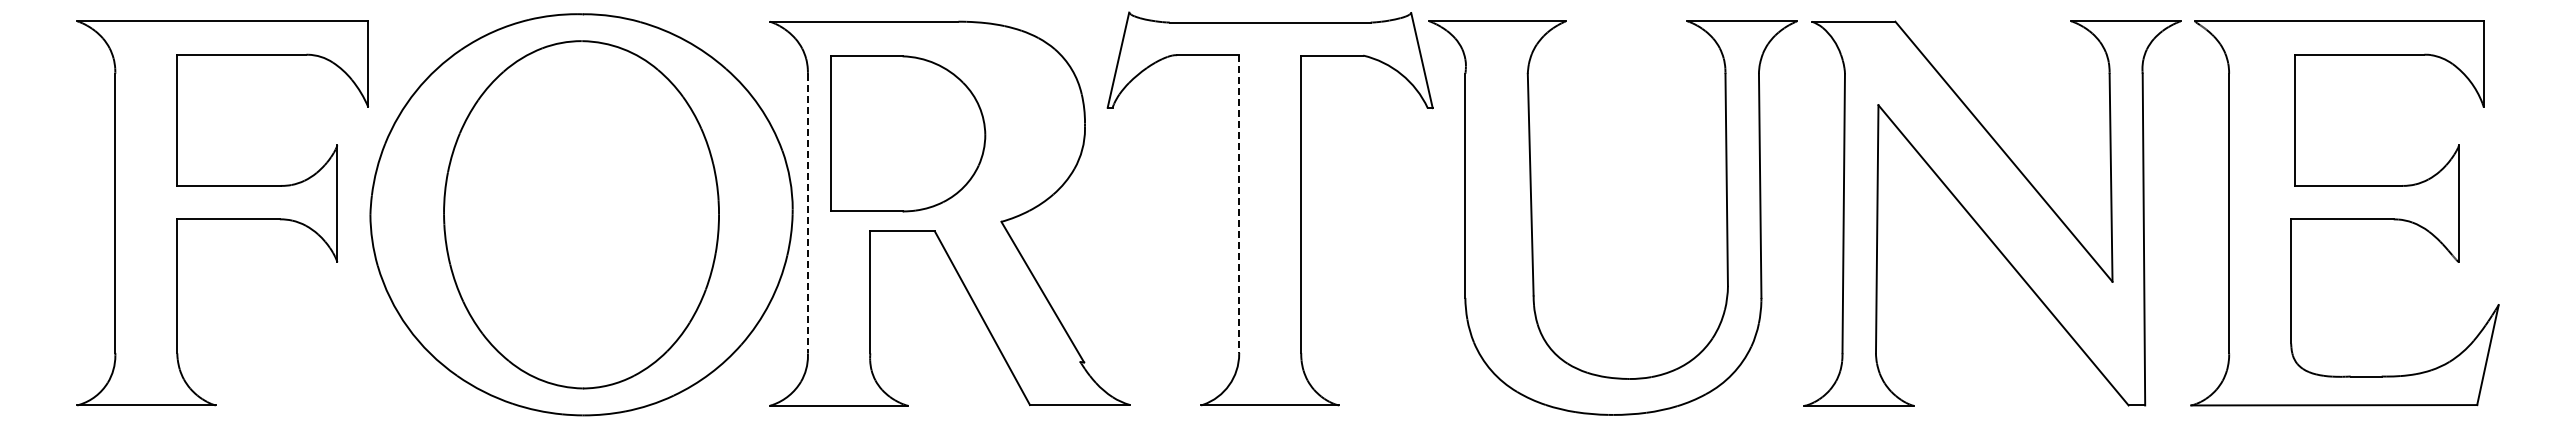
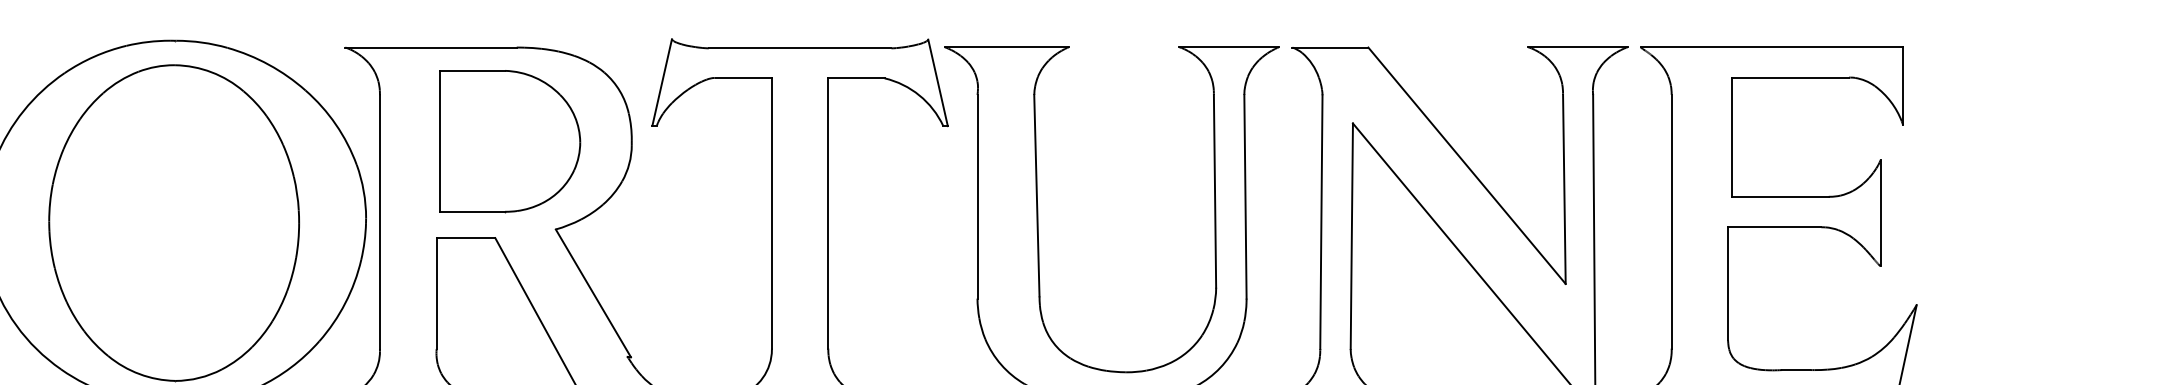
part: (908, 133) -> (510, 140), moved
line: (1239, 204) -> (772, 213), dashed -> solid
line: (807, 213) -> (379, 221), dashed -> solid

